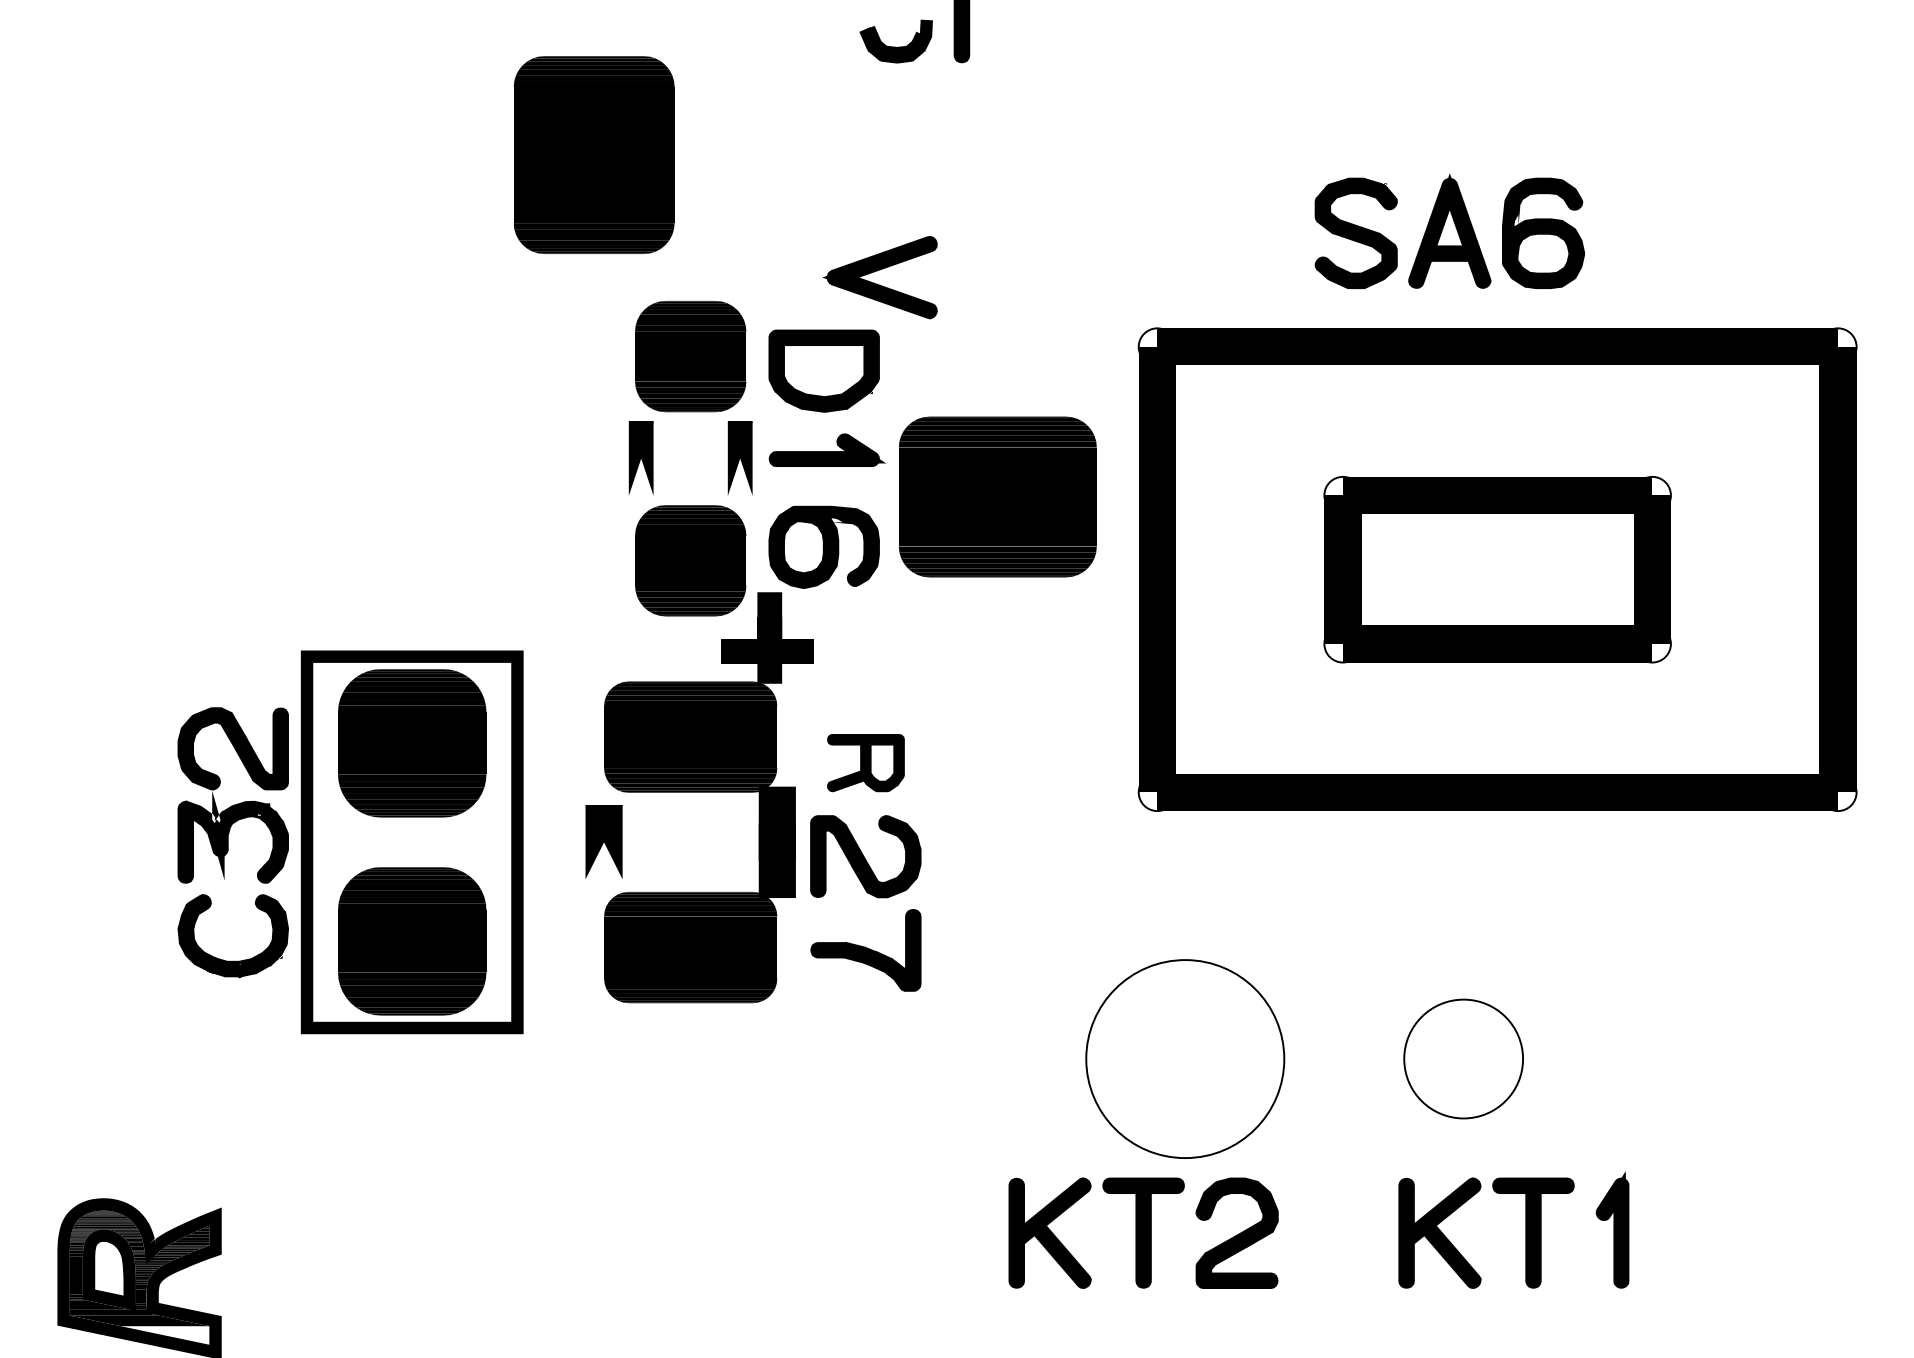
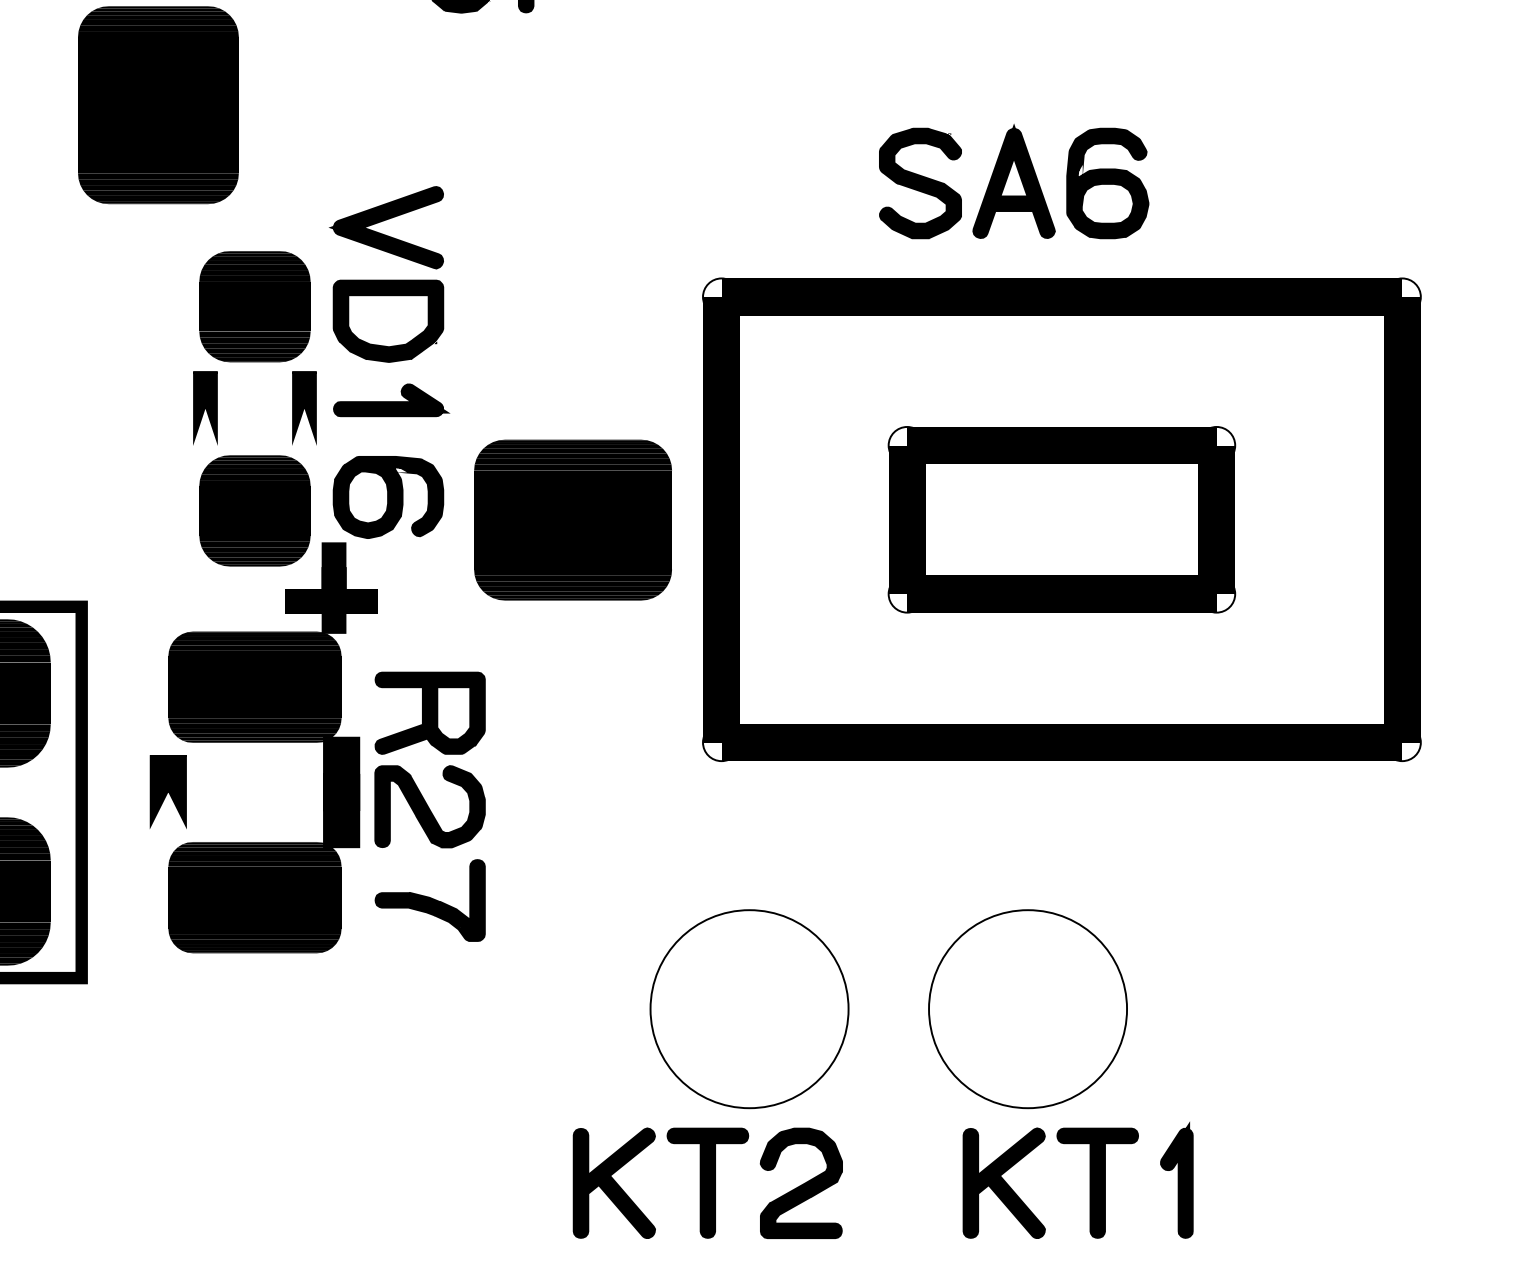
part: (877, 271) -> (383, 221), moved
part: (997, 496) -> (572, 519), moved
part: (865, 762) -> (429, 712), size x1.43
part: (1463, 1058) -> (1027, 1008), size x1.67

